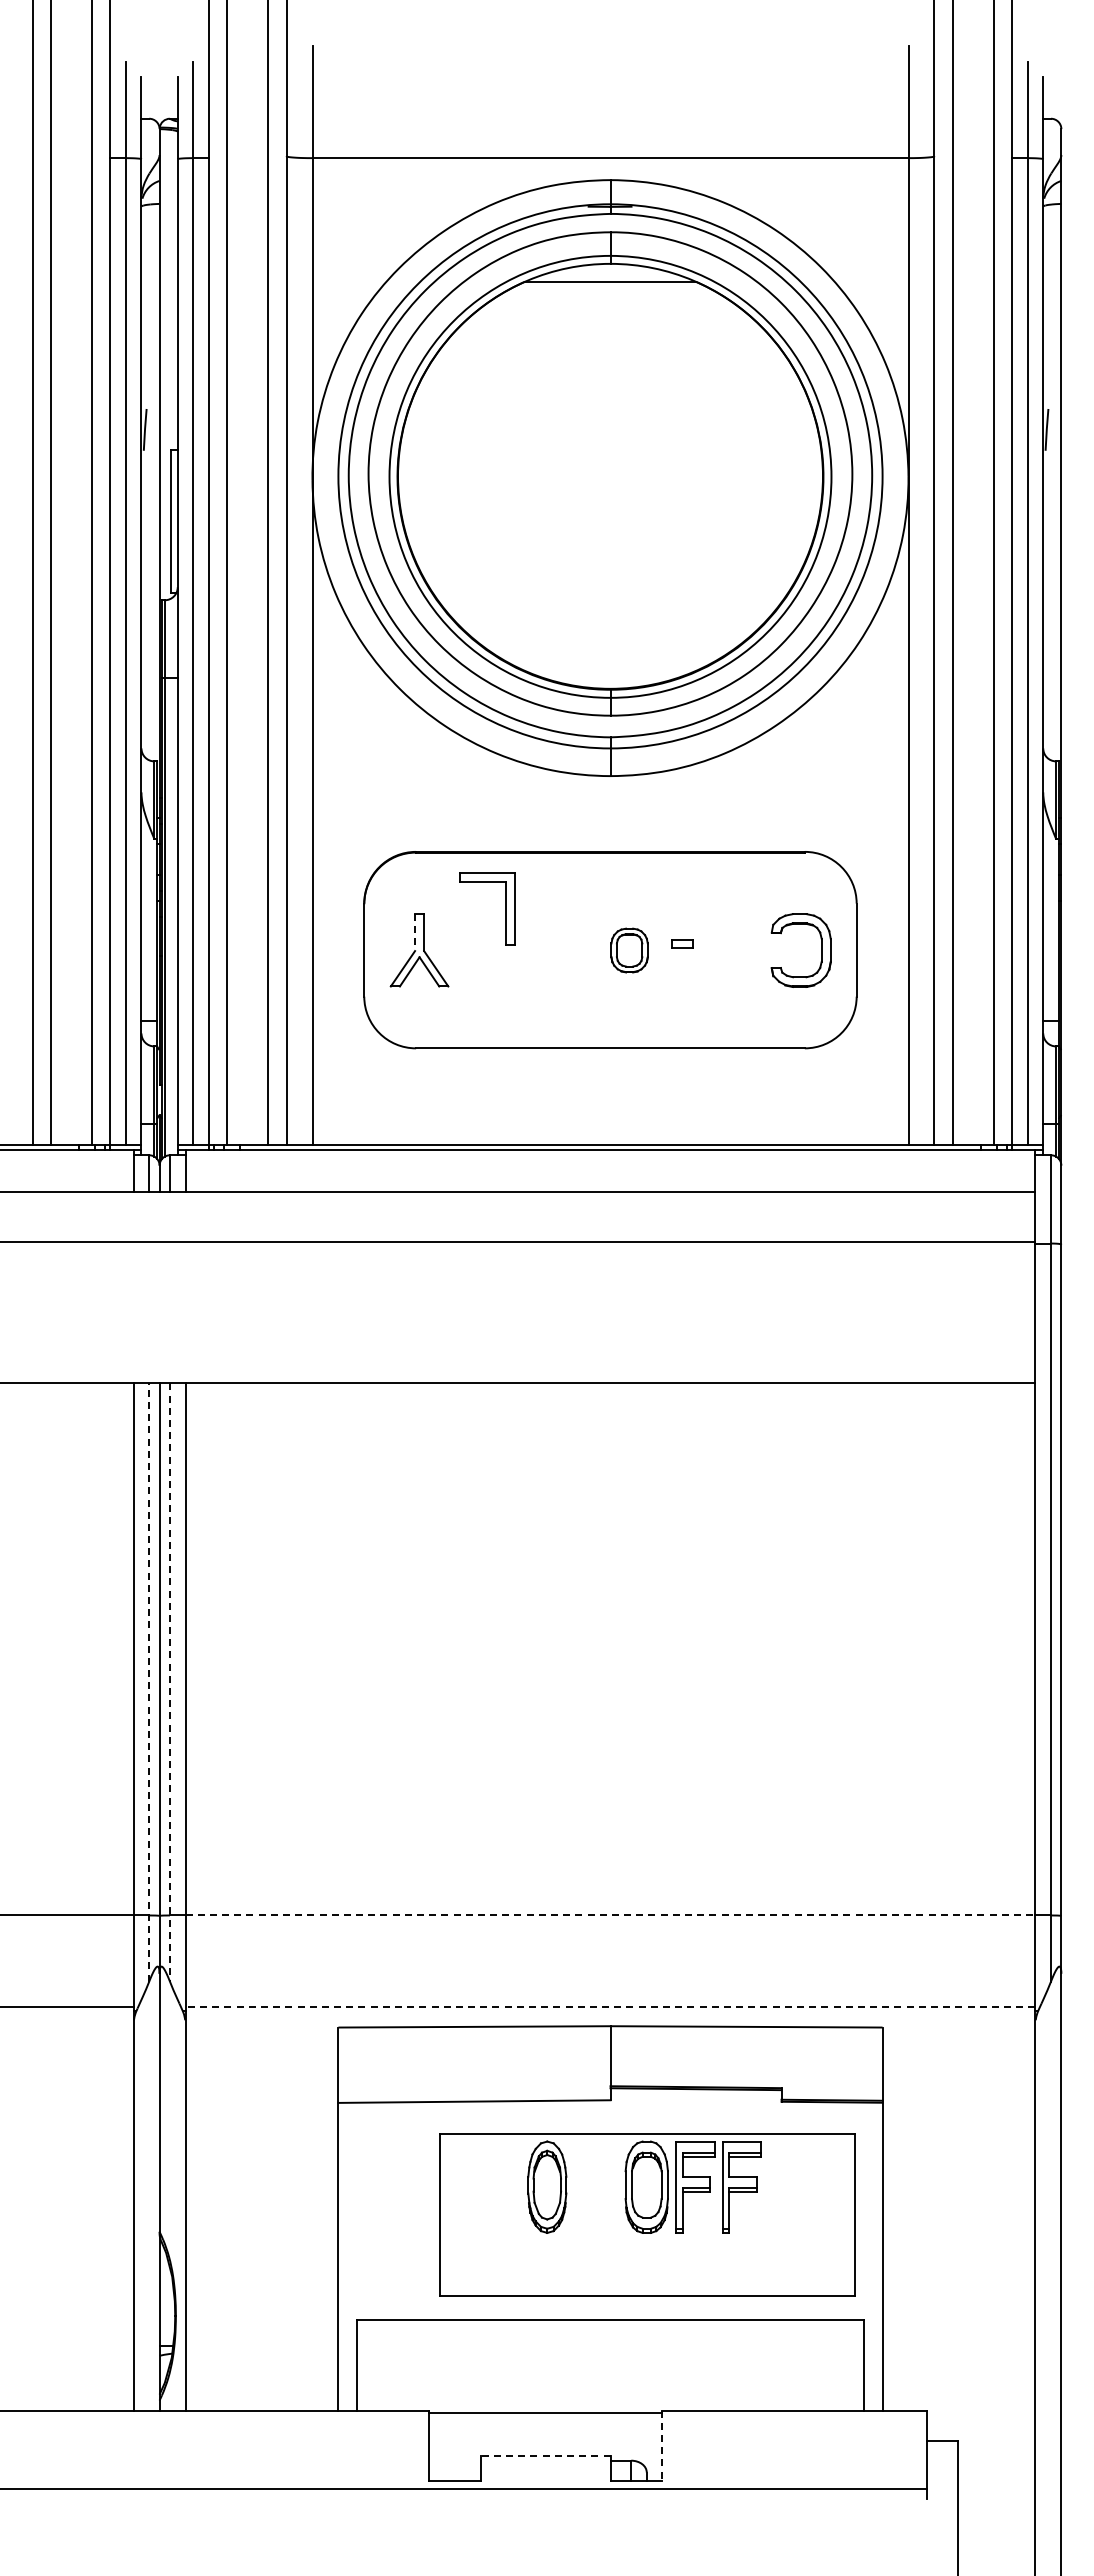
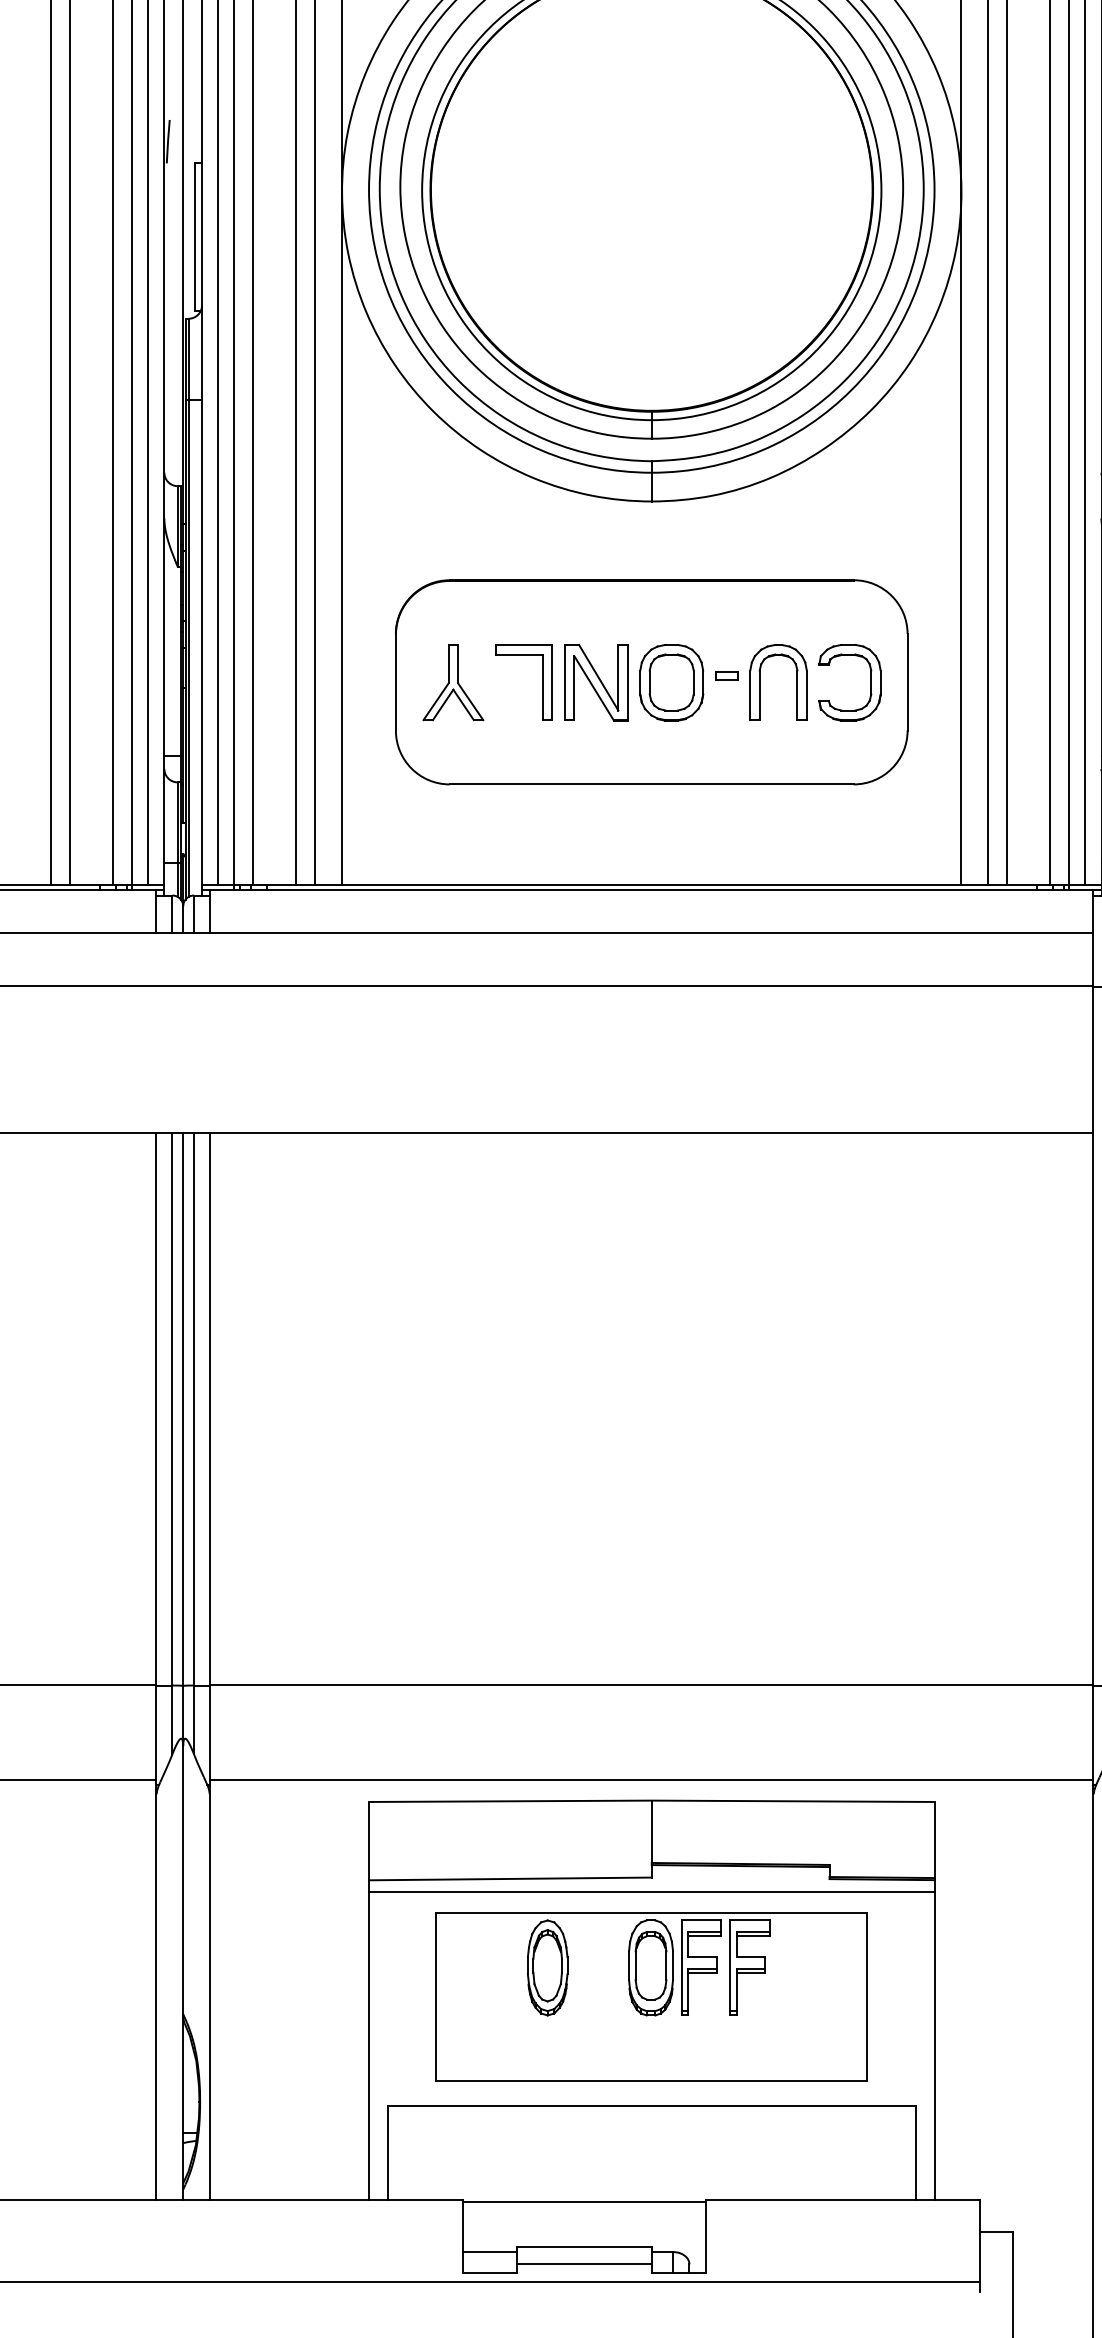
part: (505, 908) -> (542, 681), moved
line: (415, 933) -> (449, 665), dashed -> solid
part: (714, 949) -> (759, 681), added
part: (556, 950) -> (595, 682), added
part: (629, 950) -> (671, 682), size x1.67
line: (149, 1682) -> (172, 1443), dashed -> solid
line: (169, 1683) -> (193, 1444), dashed -> solid
line: (610, 1915) -> (651, 1685), dashed -> solid
line: (610, 2006) -> (651, 1780), dashed -> solid
line: (610, 2114) -> (651, 1892), added
part: (647, 2214) -> (651, 1996), moved
line: (662, 2446) -> (705, 2237), dashed -> solid
line: (545, 2455) -> (584, 2246), dashed -> solid
line: (454, 2460) -> (489, 2251), added
line: (545, 2472) -> (584, 2264), added

